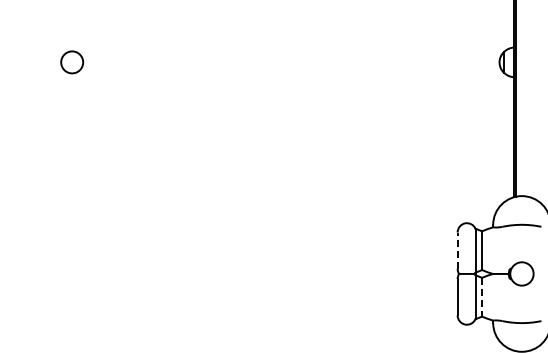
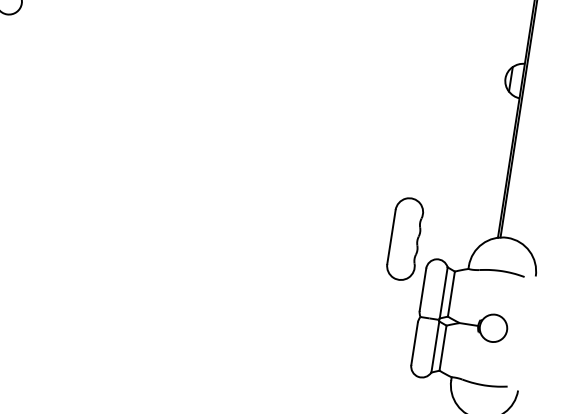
part: (435, 210) -> (404, 239), added
line: (457, 250) -> (422, 289), dashed -> solid
line: (482, 297) -> (443, 348), dashed -> solid

